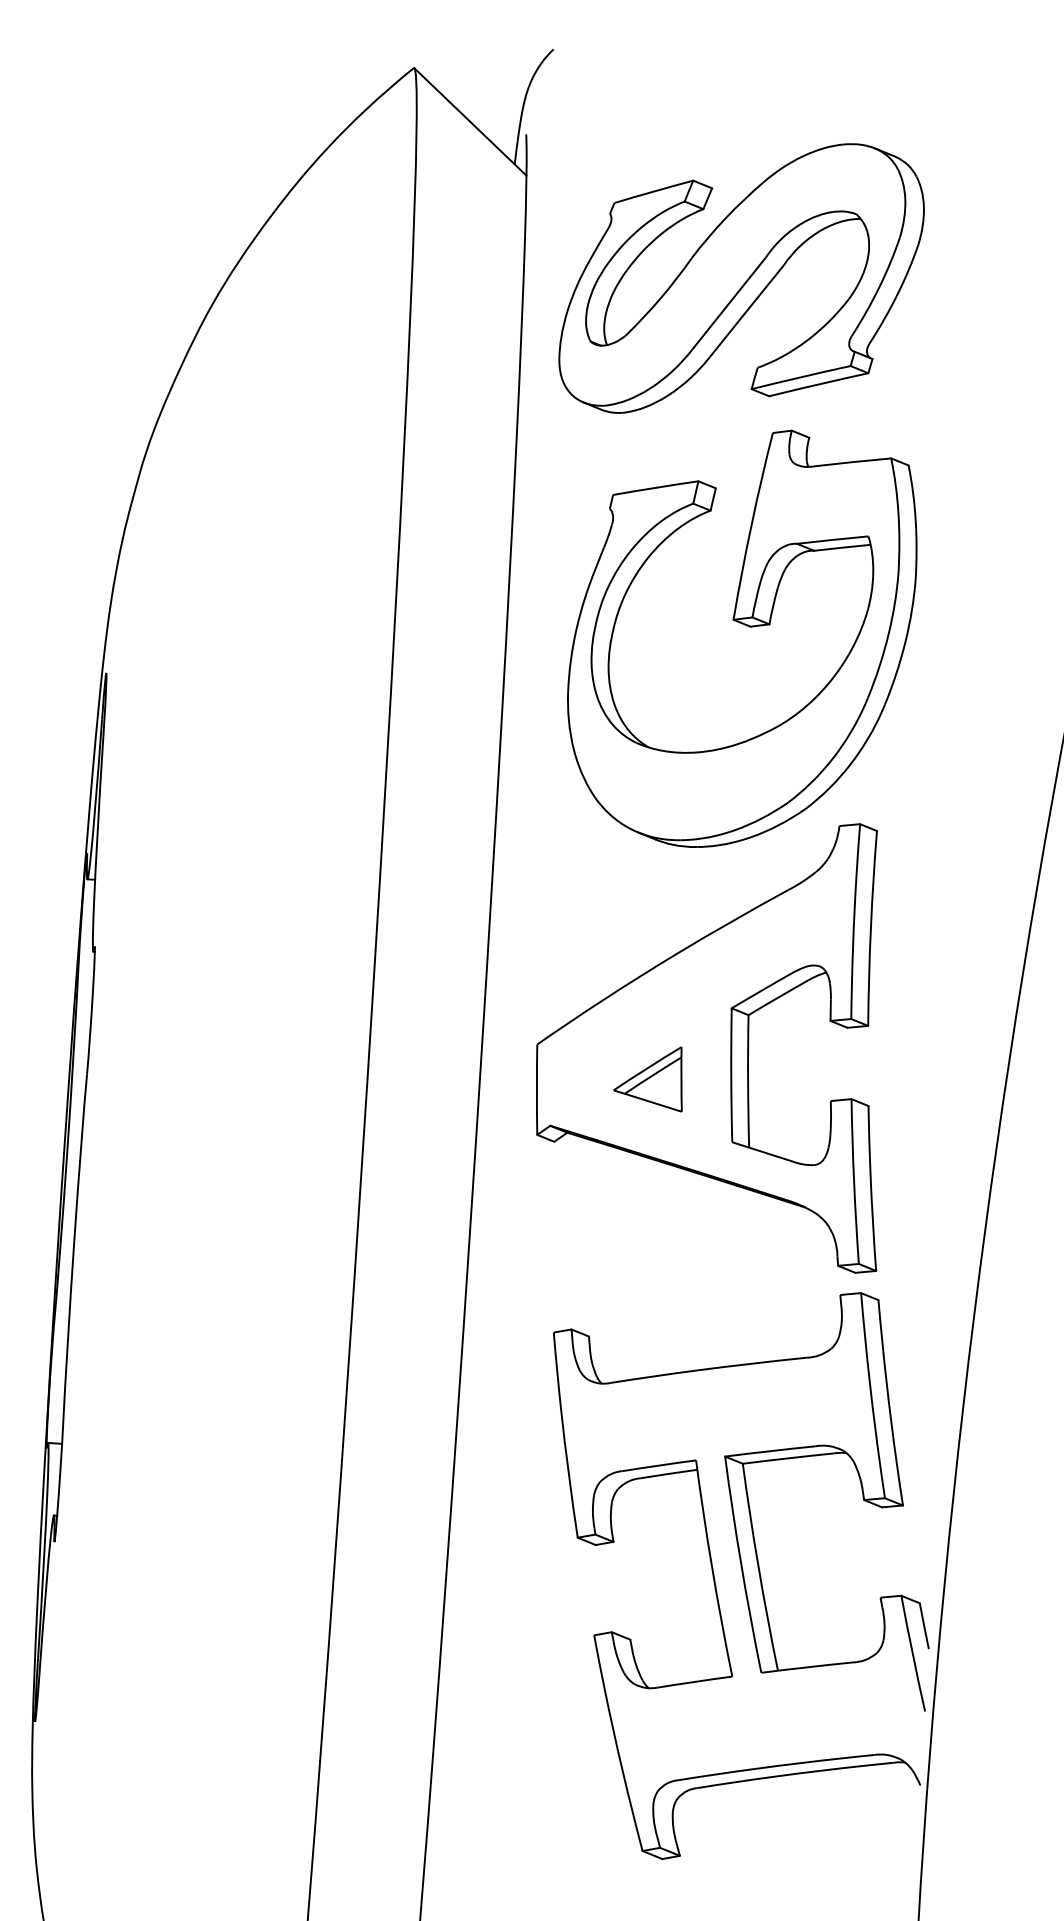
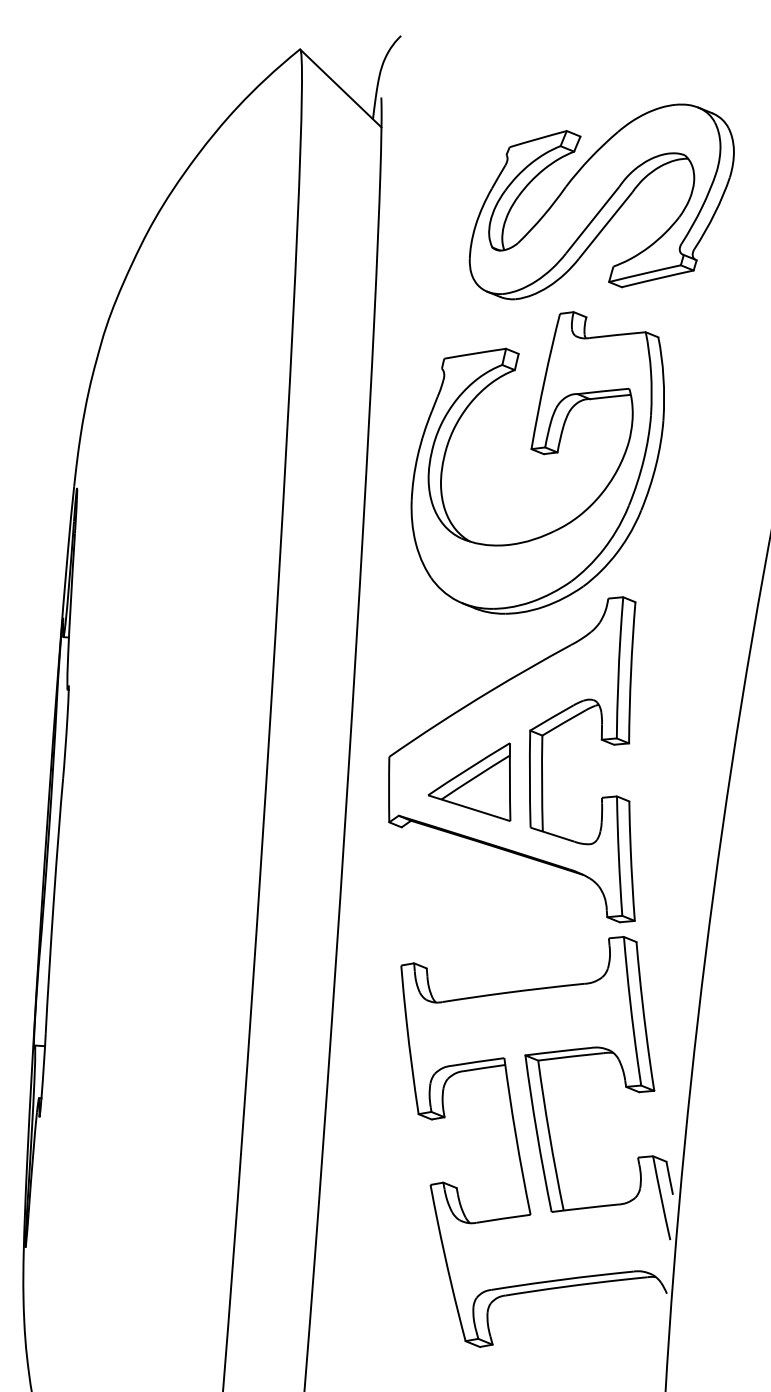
part: (741, 278) -> (601, 201), moved
part: (647, 1079) -> (469, 782), size x1.67

